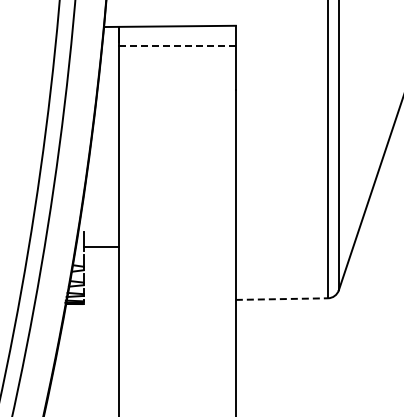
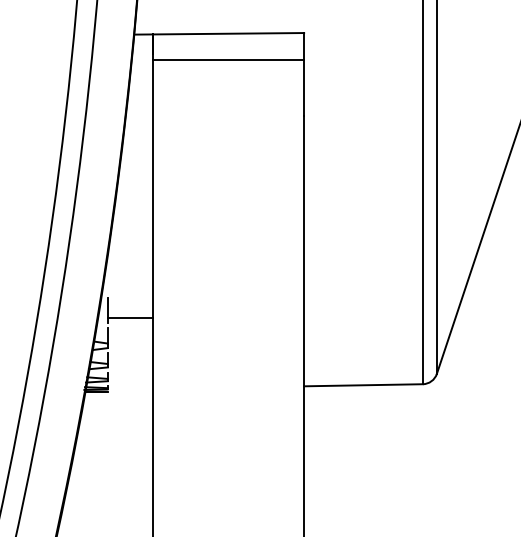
line: (177, 46) -> (228, 59), dashed -> solid
line: (282, 299) -> (364, 385), dashed -> solid

